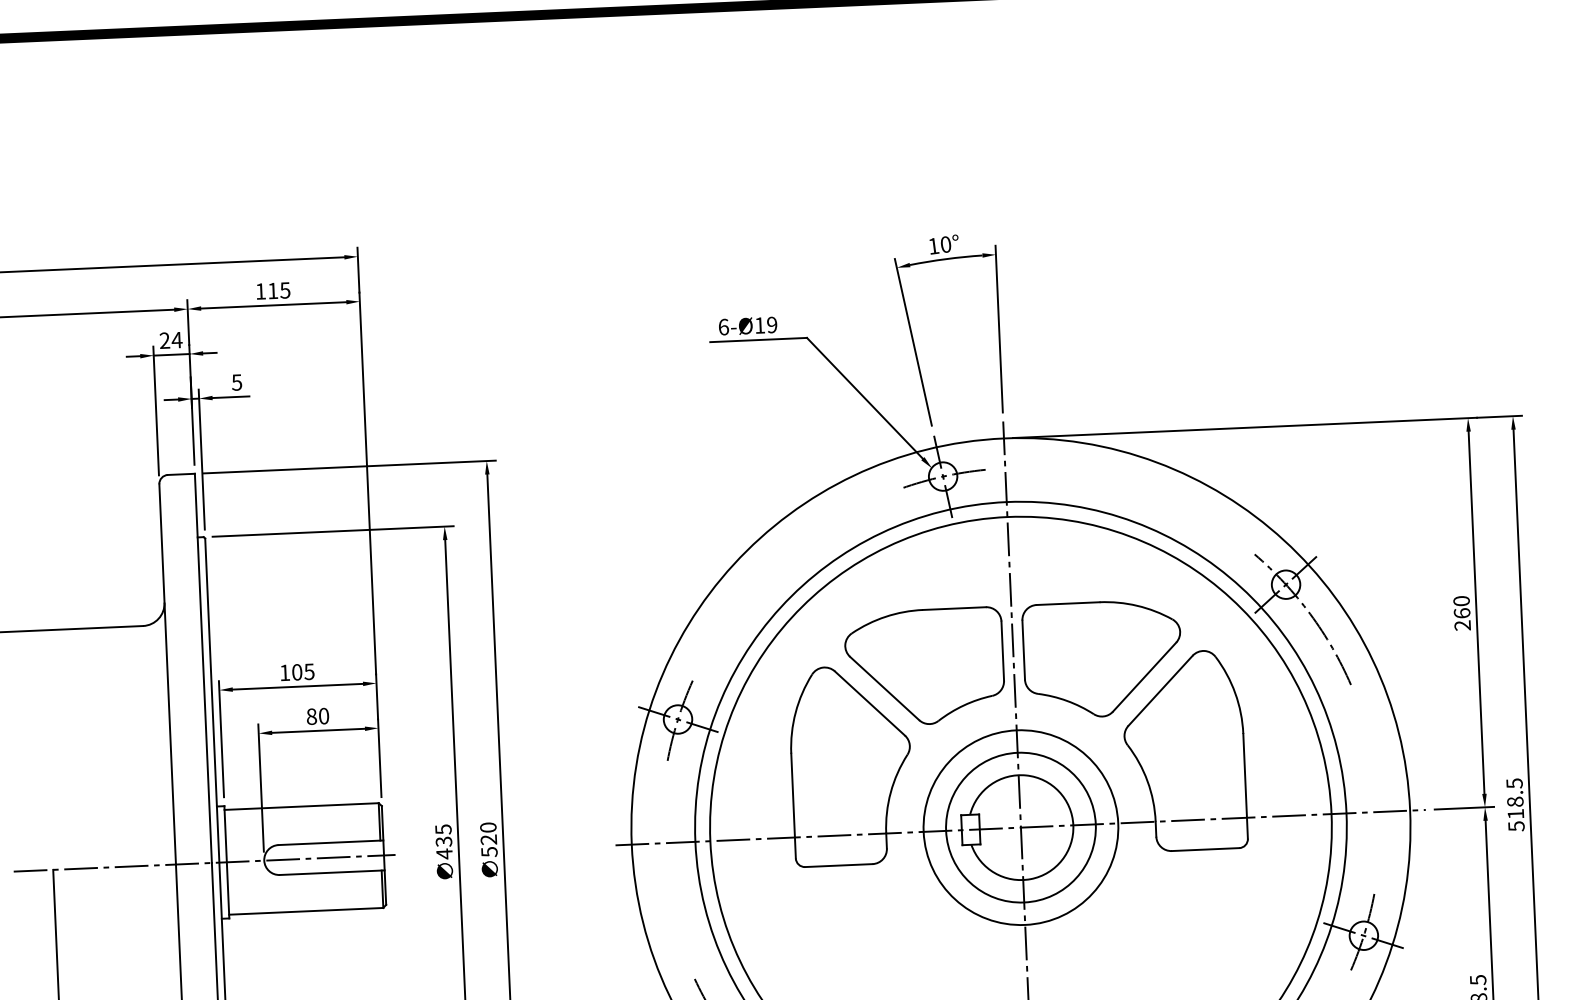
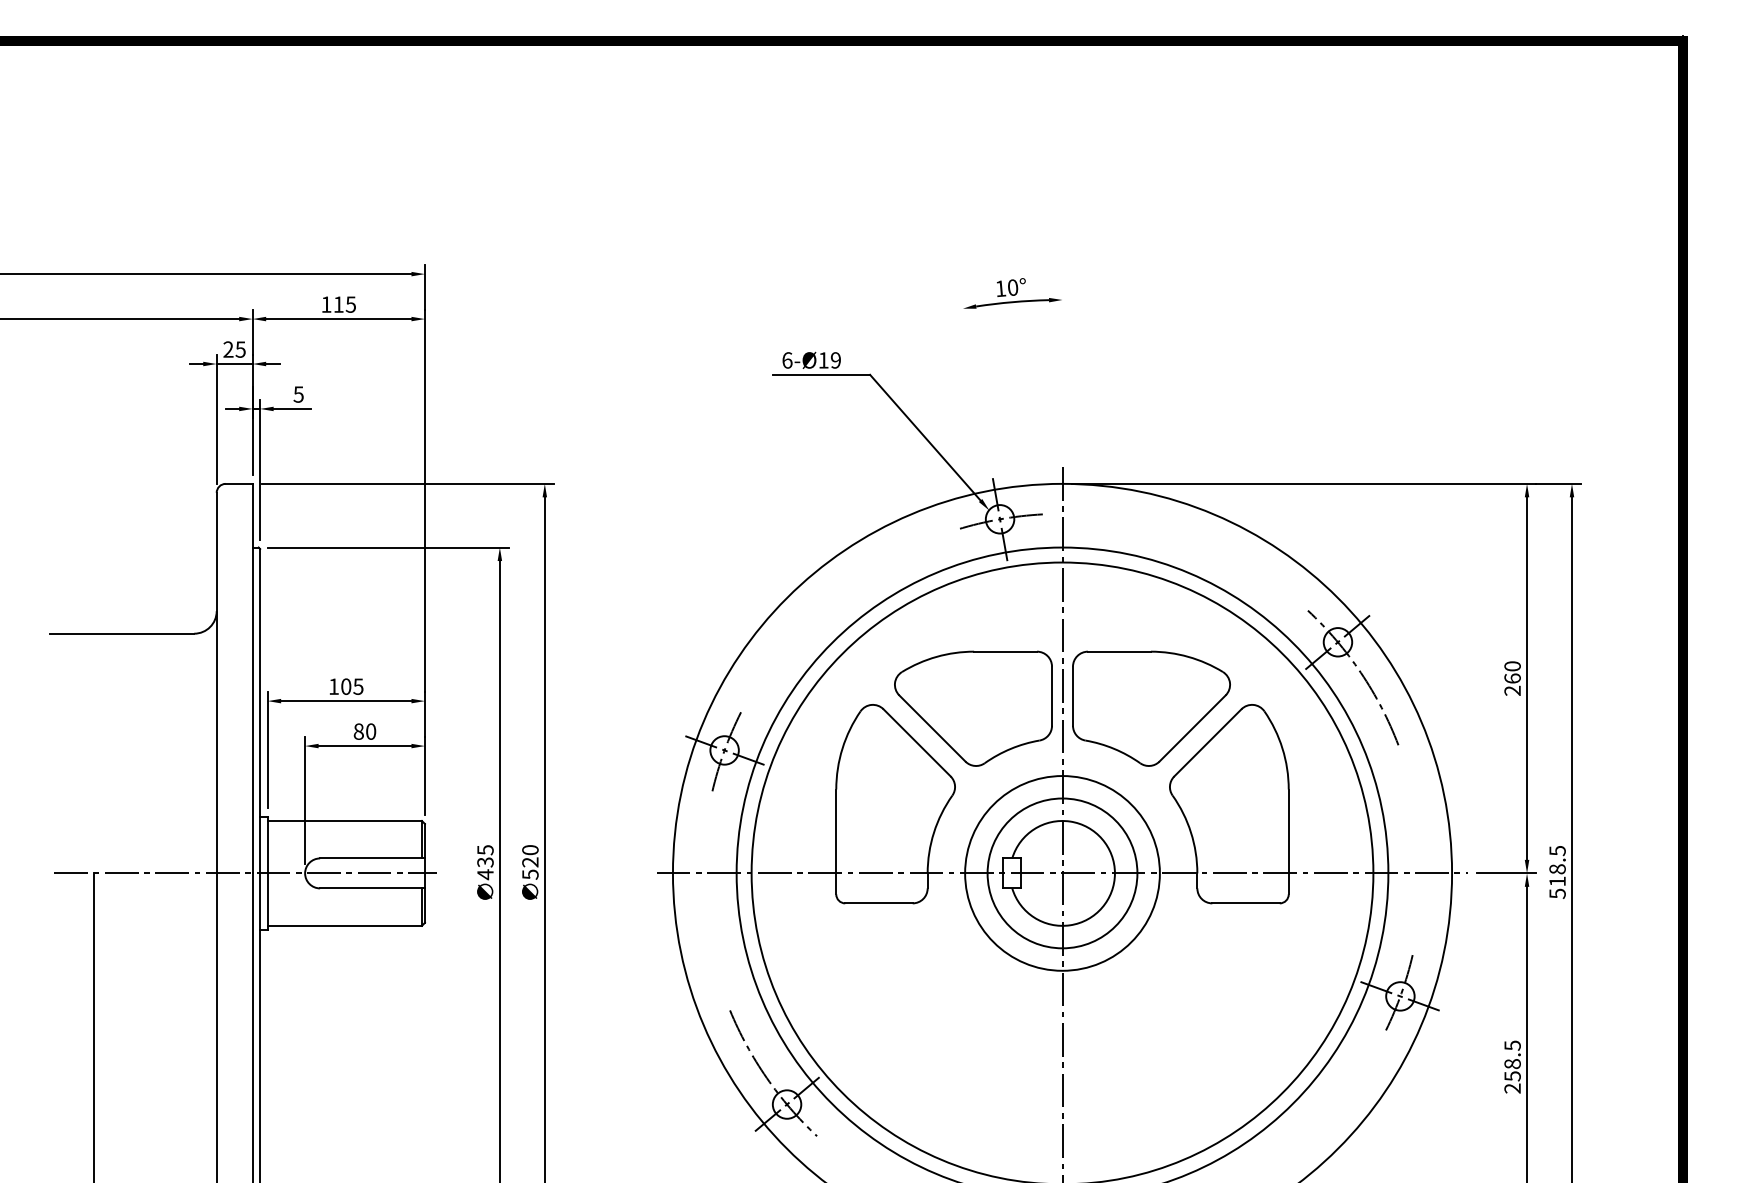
line: (999, 329) -> (1062, 374), removed
text: (176, 340) -> (240, 349), 24 -> 25
line: (913, 341) -> (976, 383), removed

